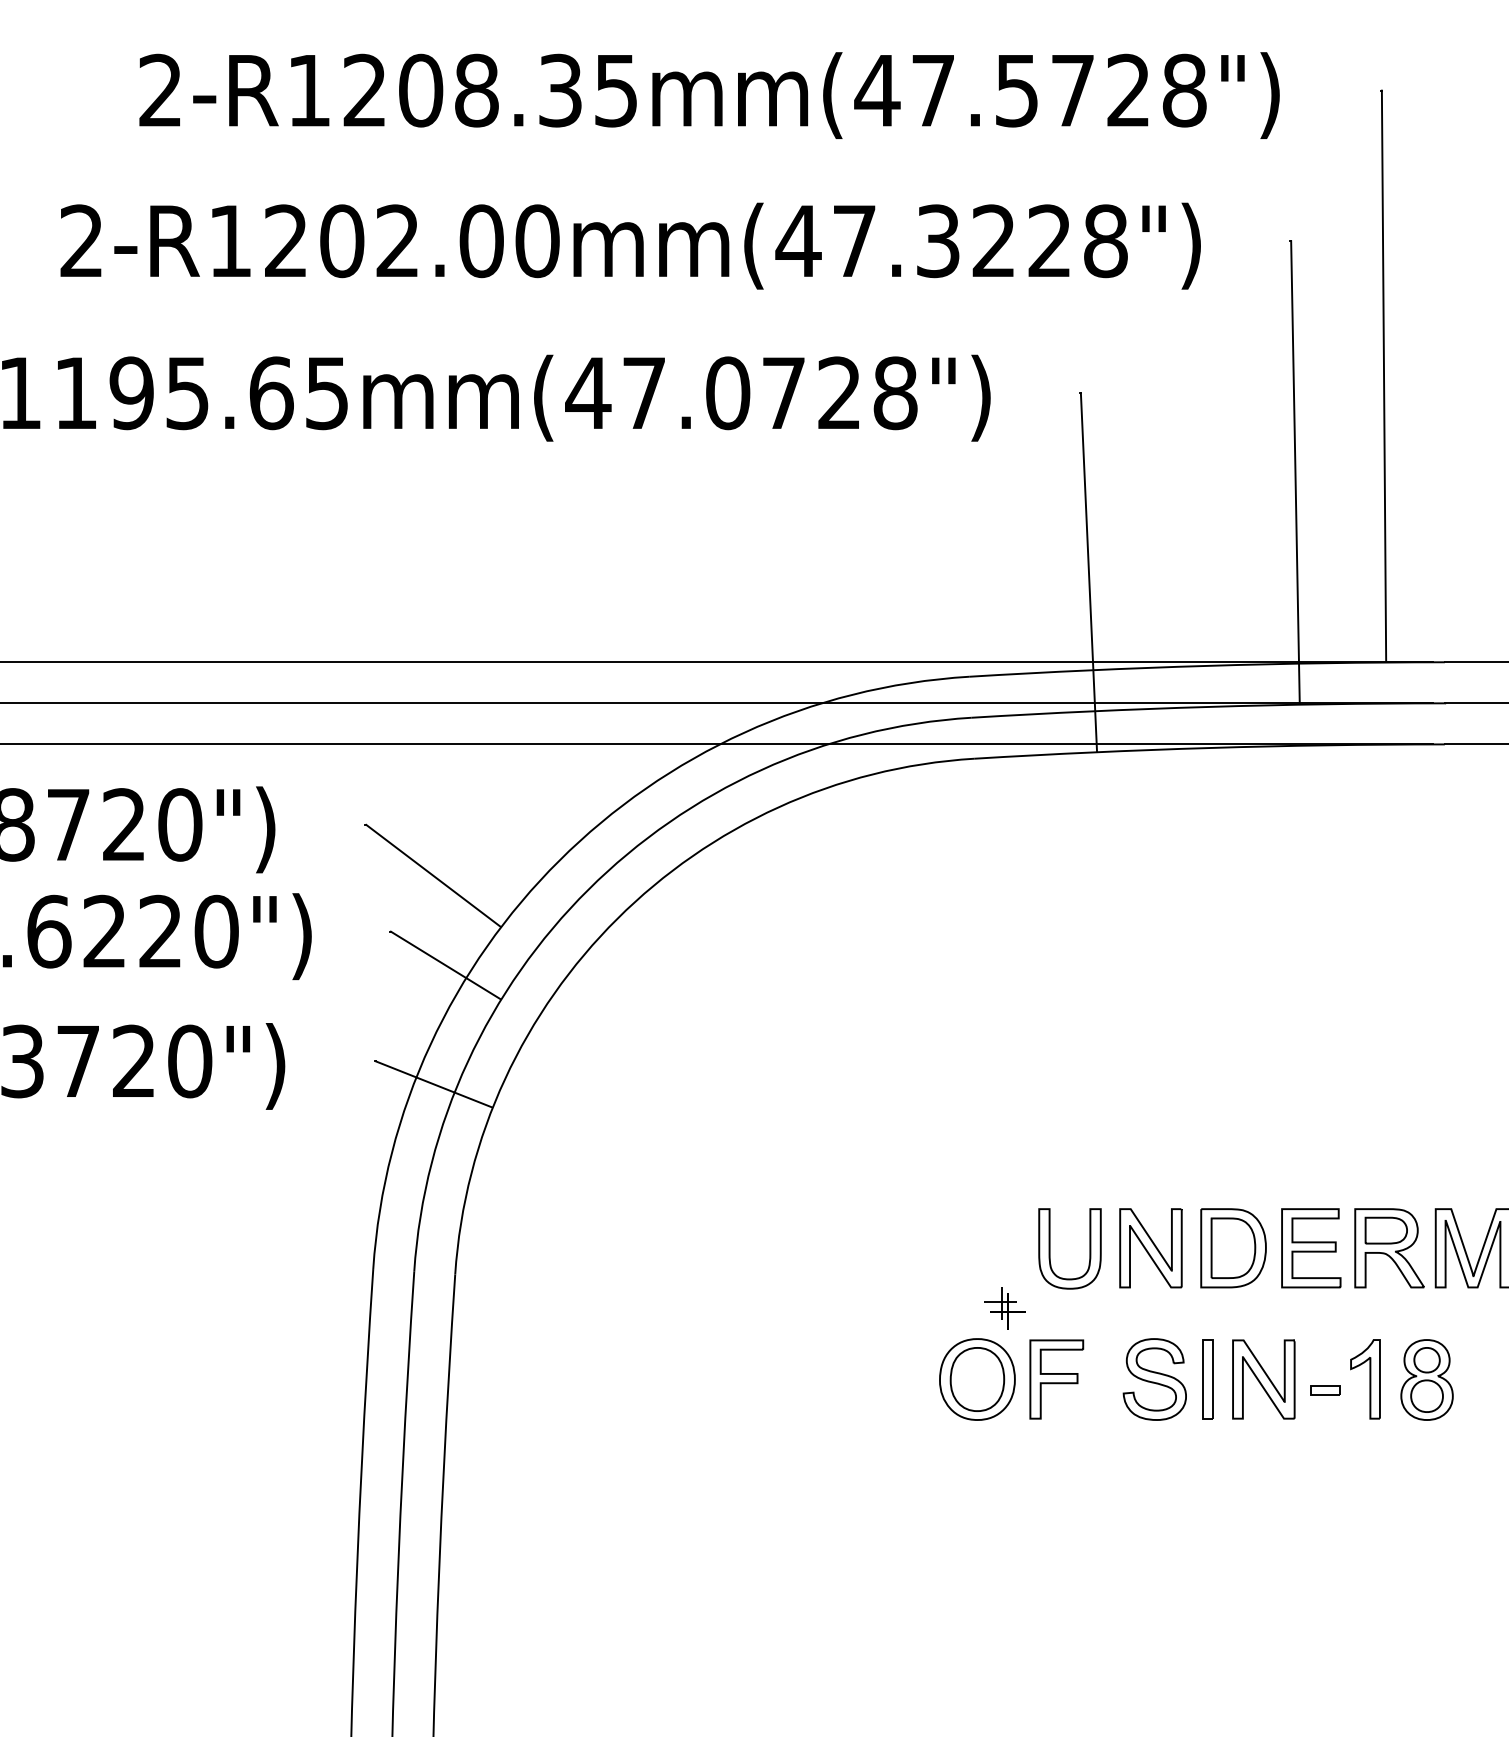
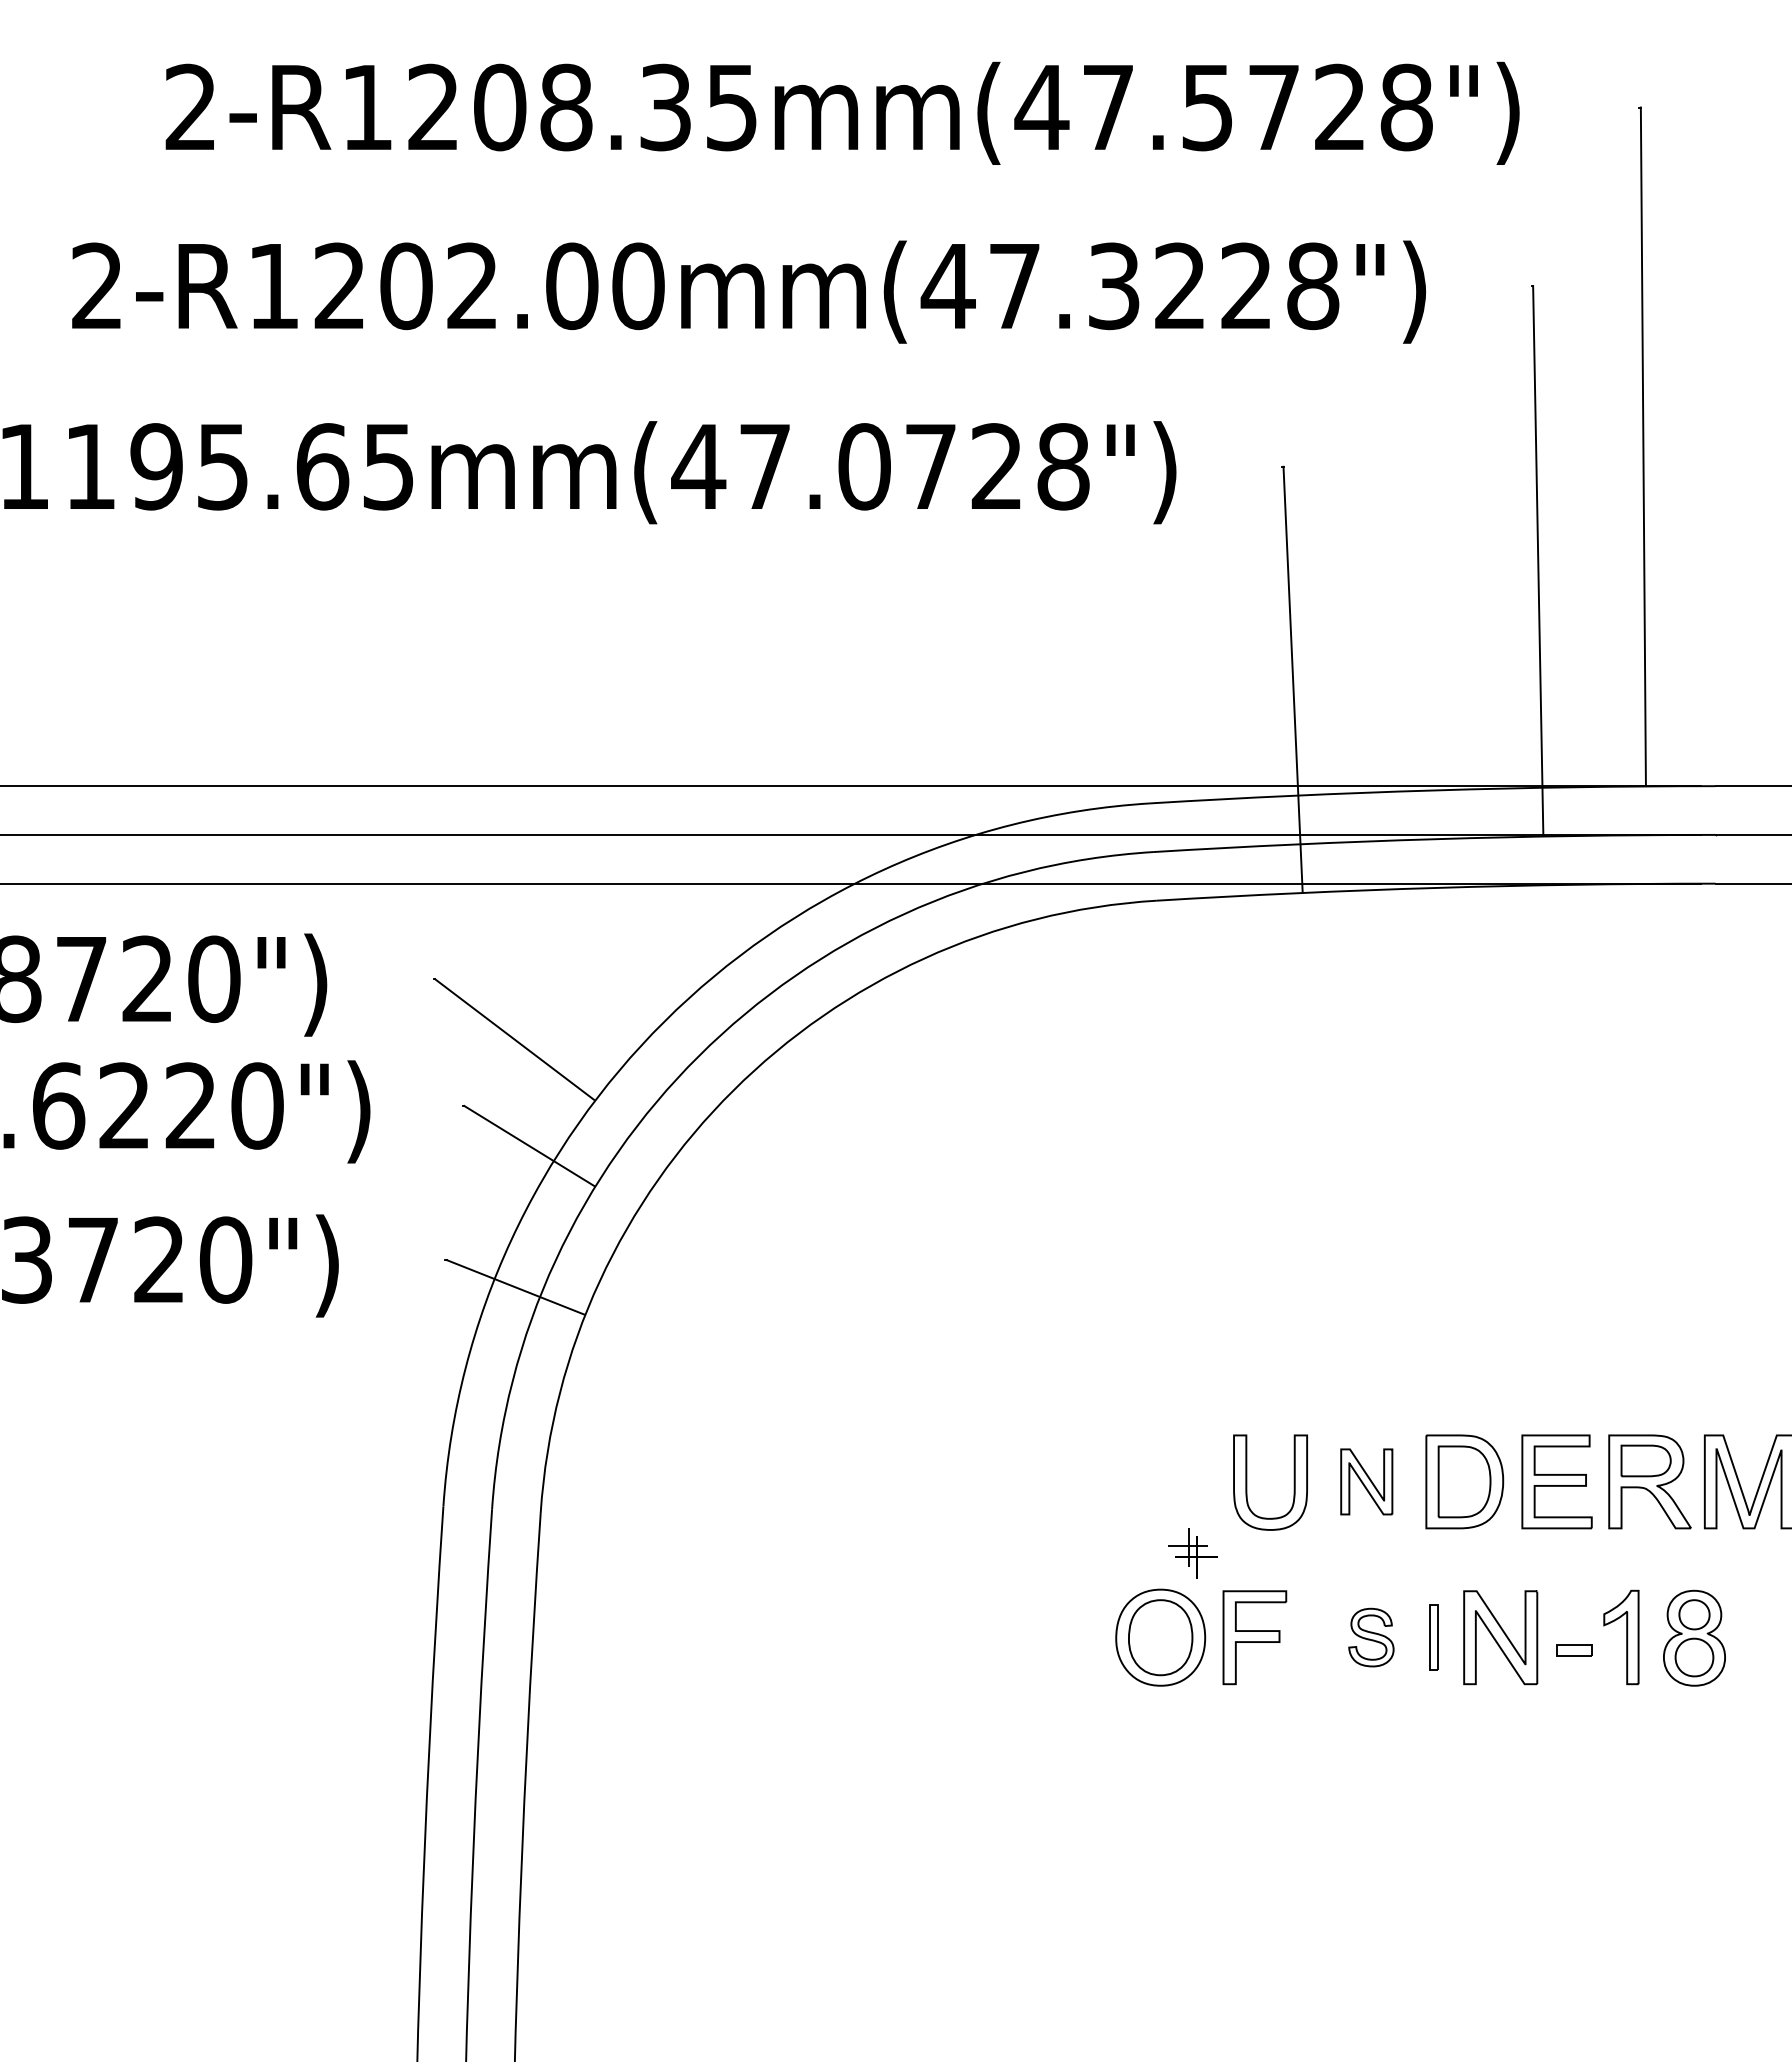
part: (1150, 1247) -> (1366, 1481), size x0.7
part: (1155, 1379) -> (1371, 1637), size x0.6
part: (1207, 1379) -> (1433, 1637), size x0.7

